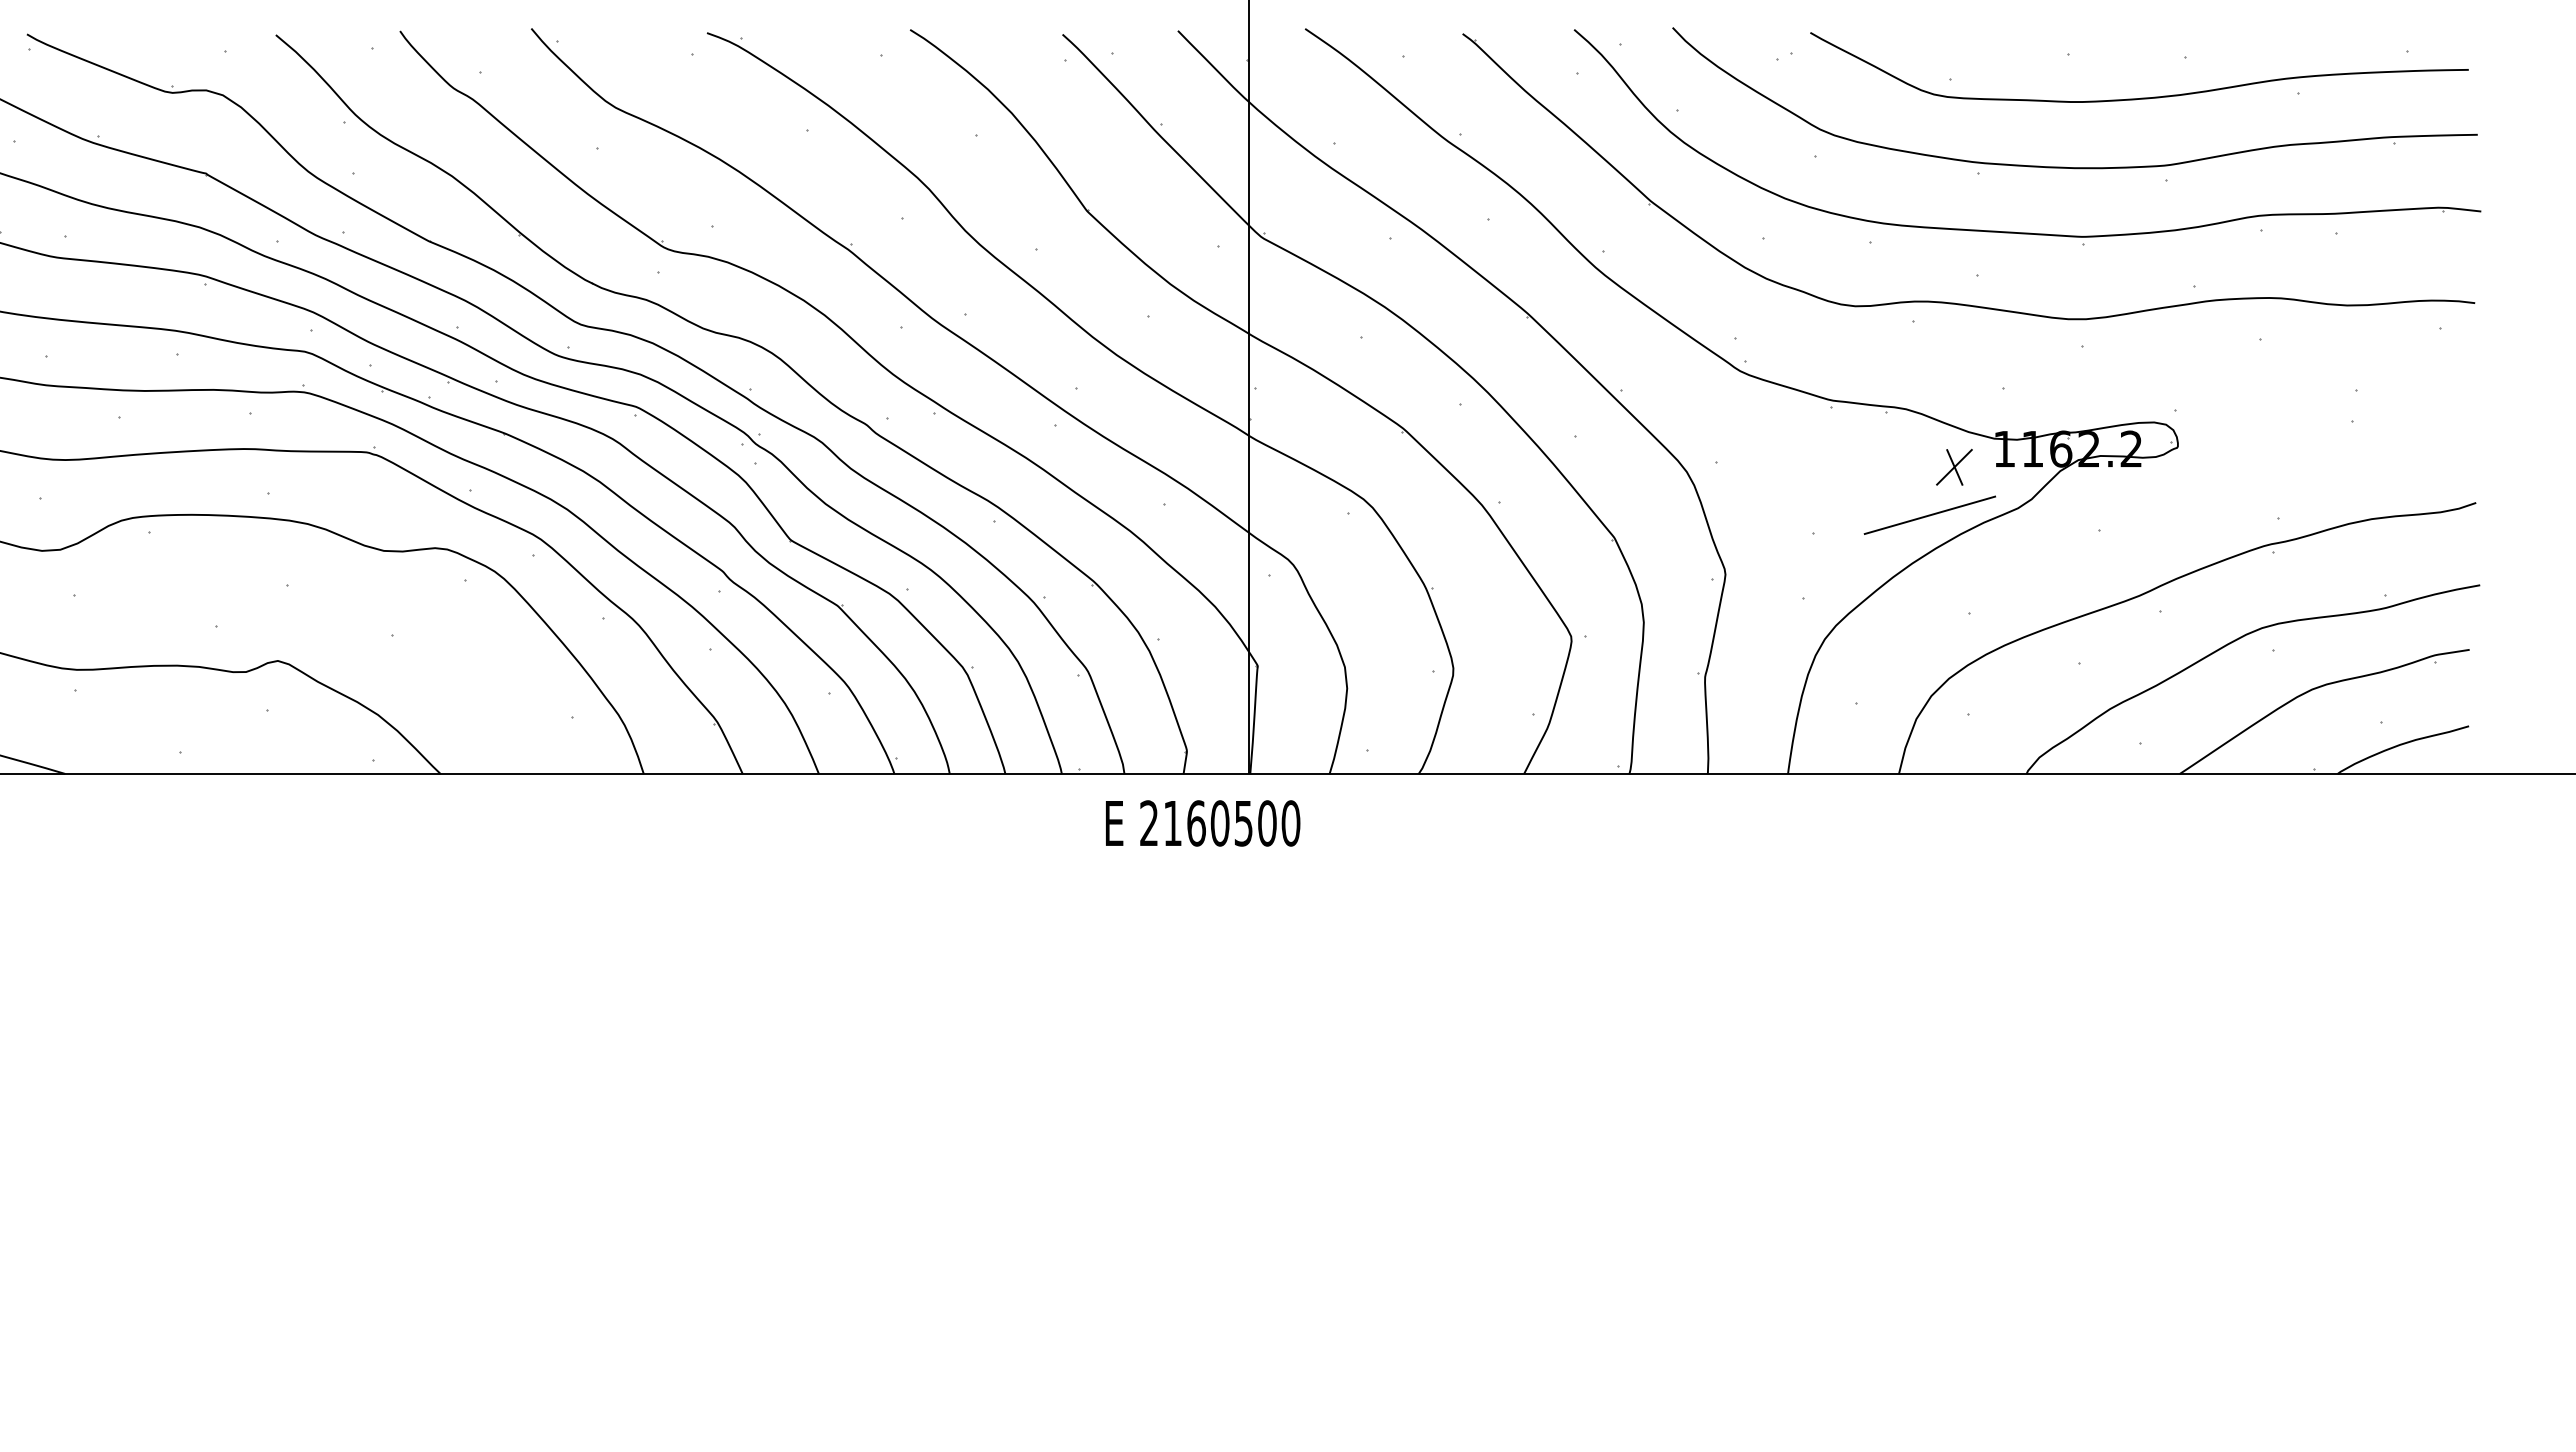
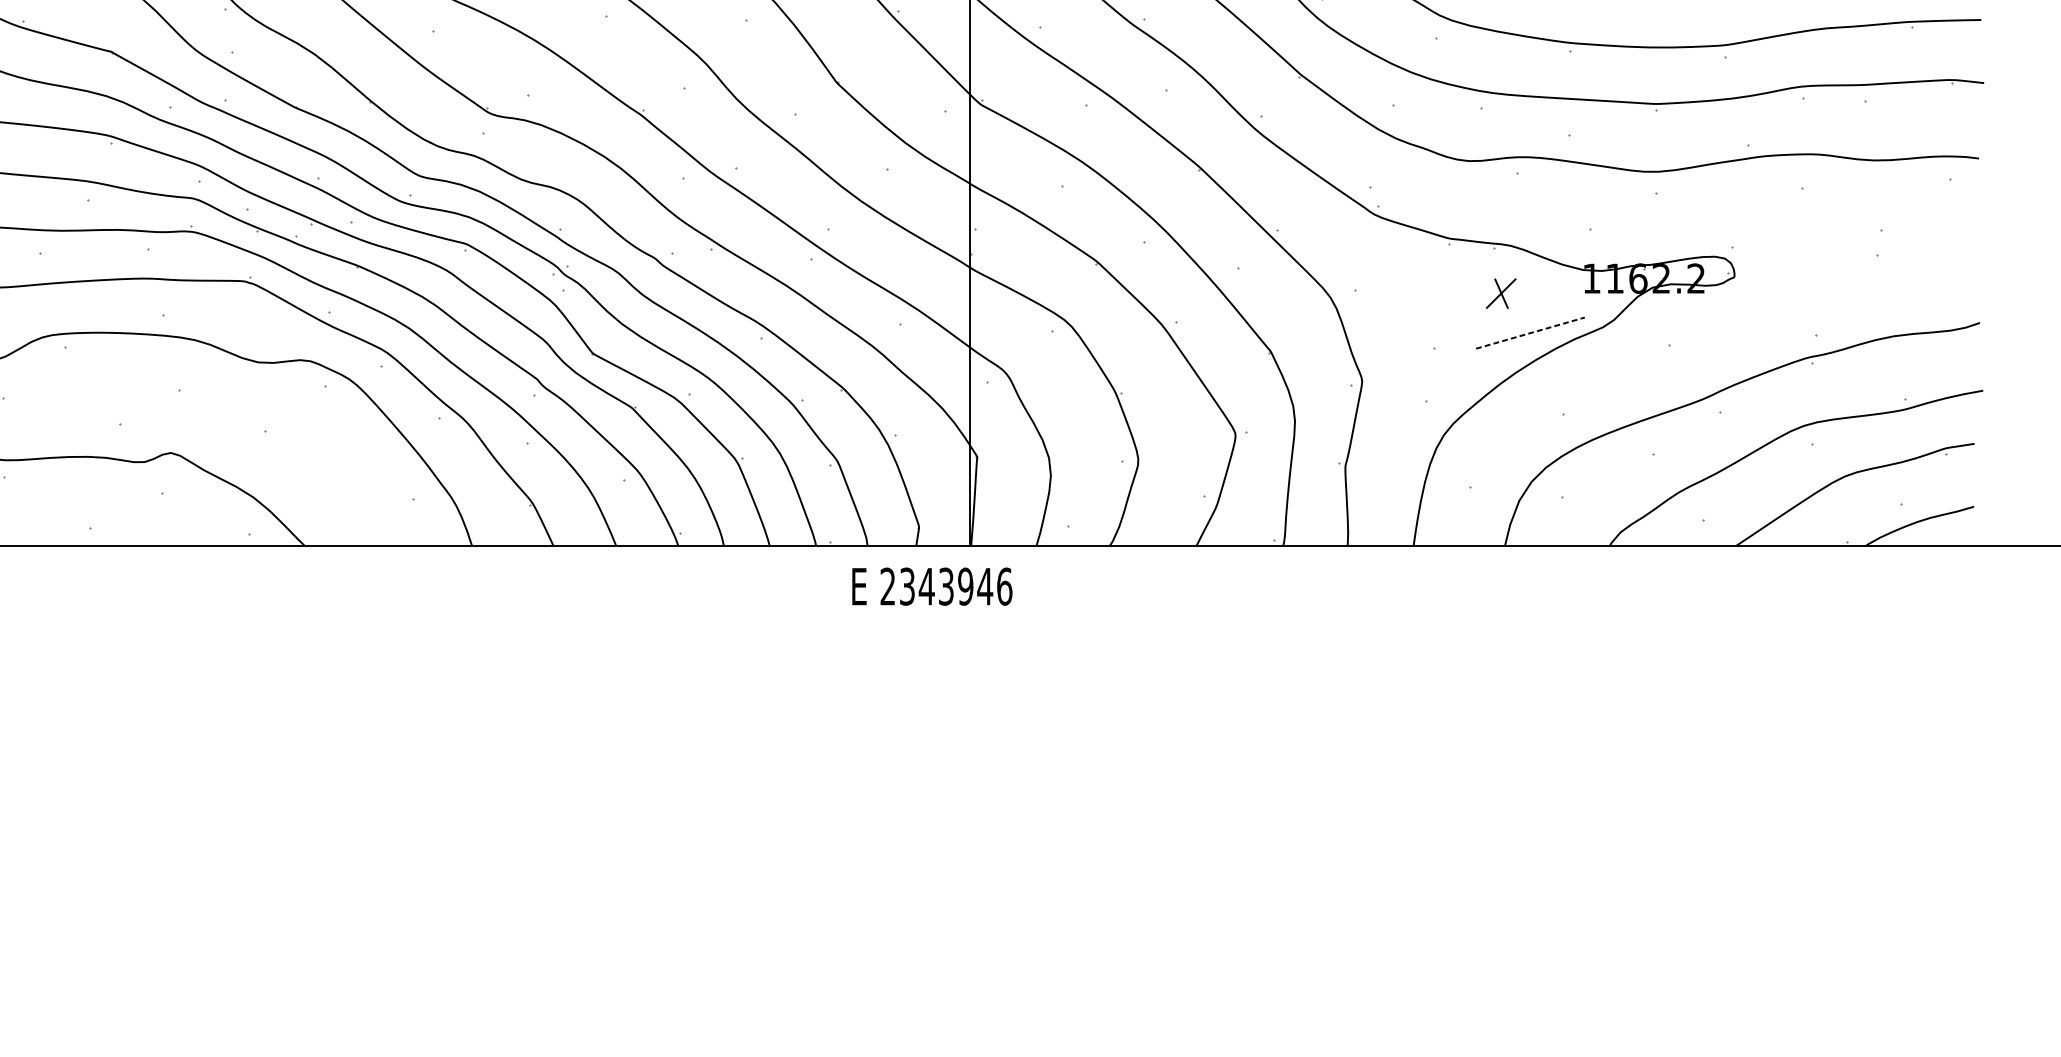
part: (1954, 466) -> (1501, 292), moved
line: (1929, 515) -> (1530, 333), solid -> dashed
text: (1232, 823) -> (956, 586), 2160500 -> 2343946

